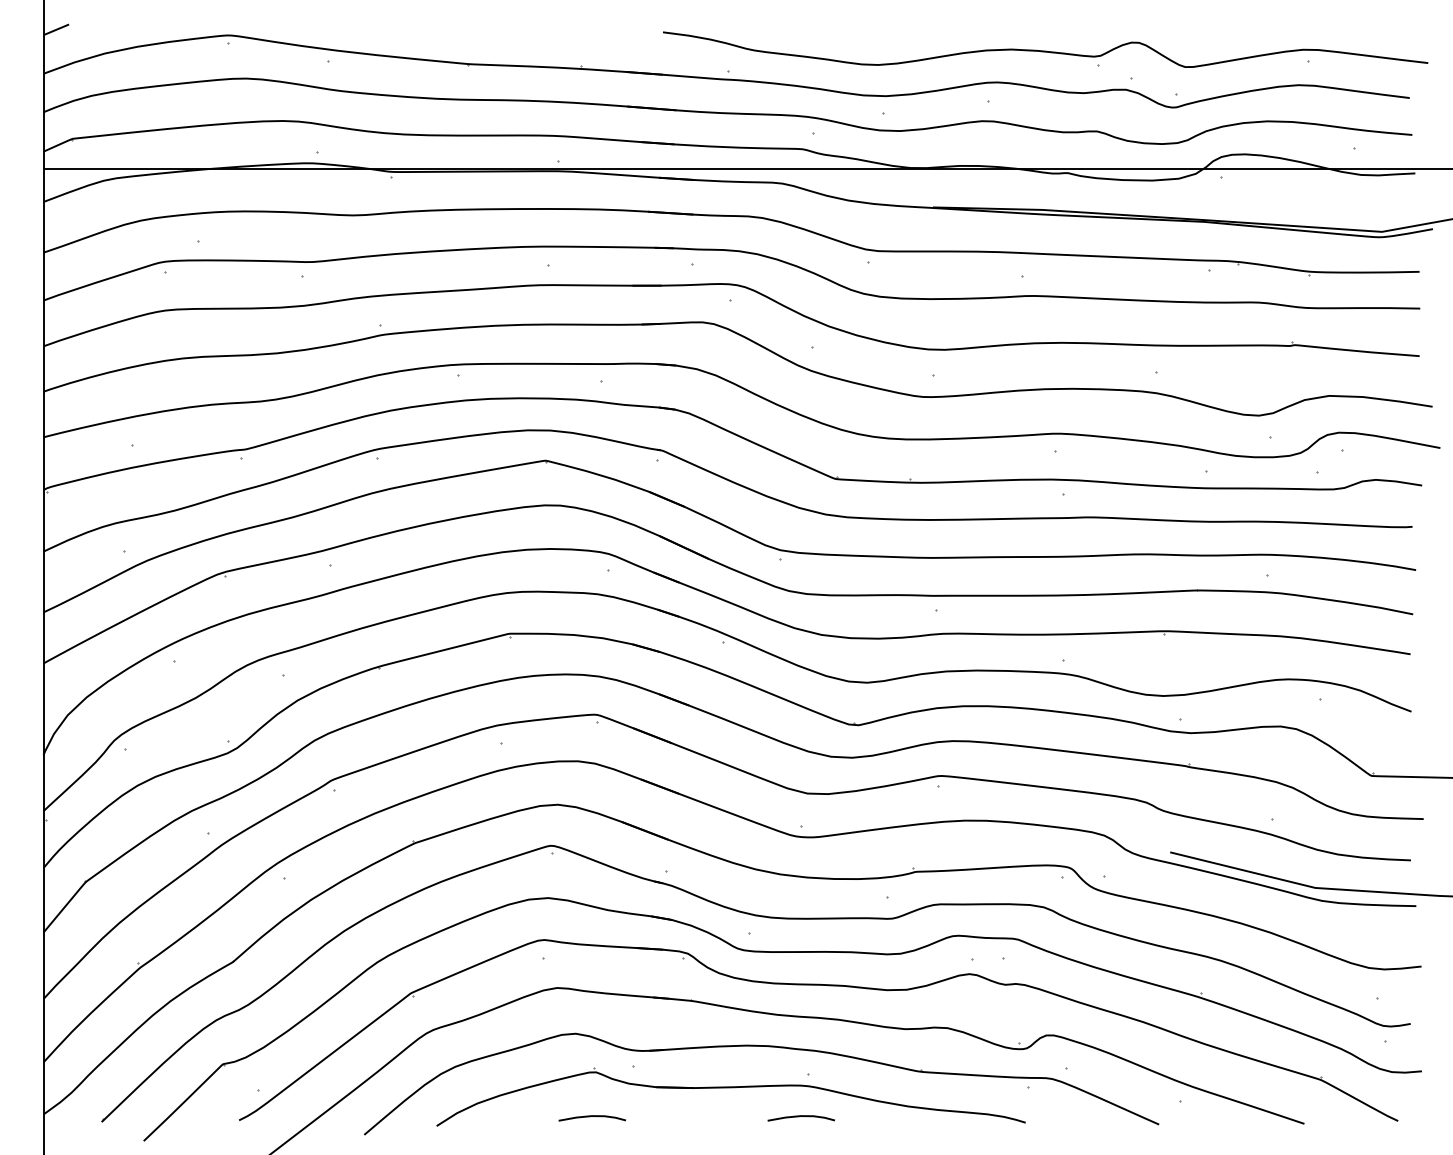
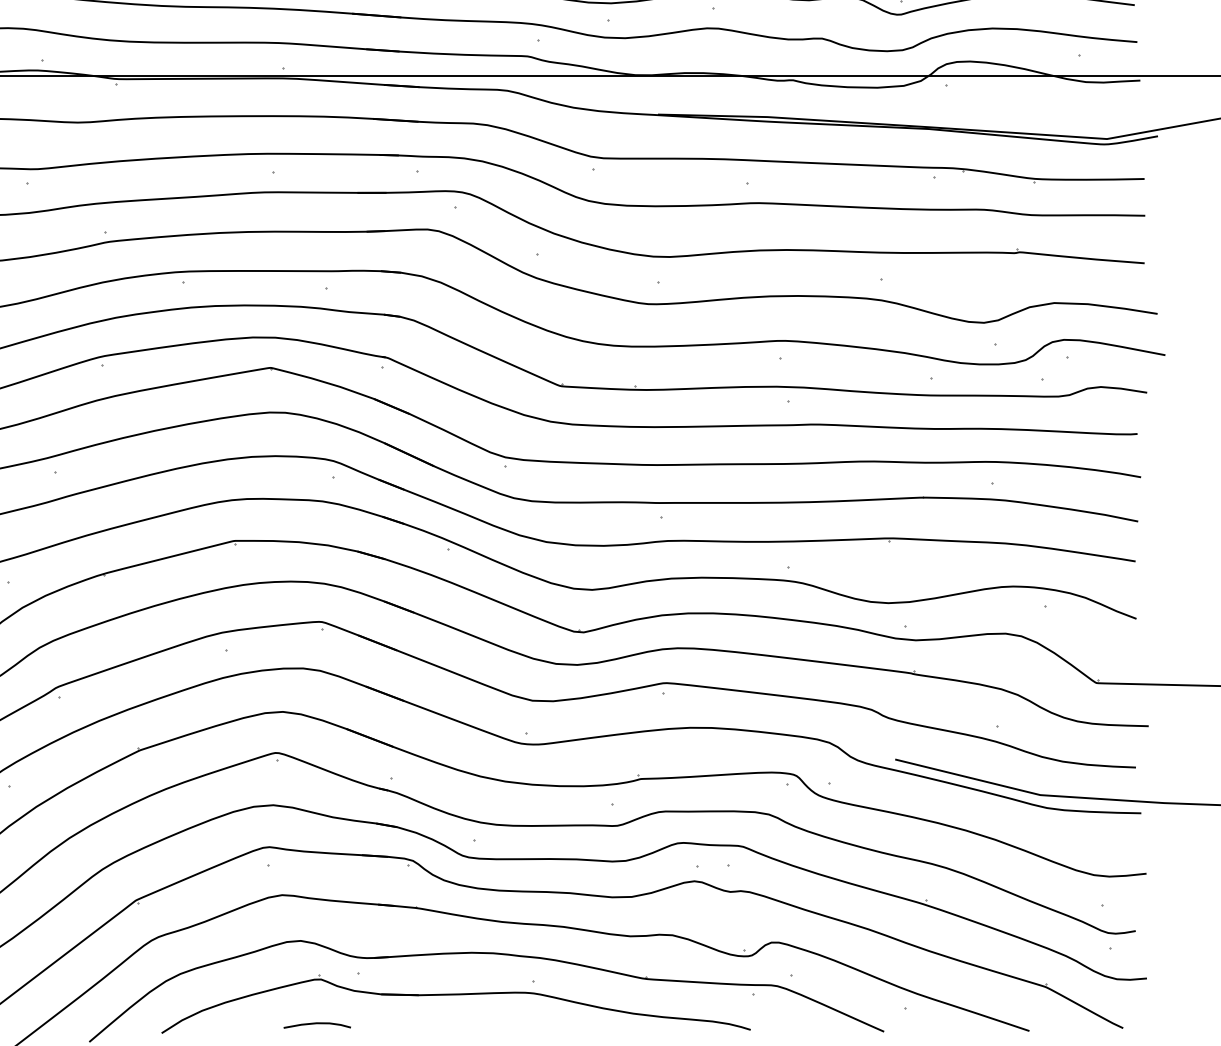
curve: (799, 1117) -> (524, 1024), removed

